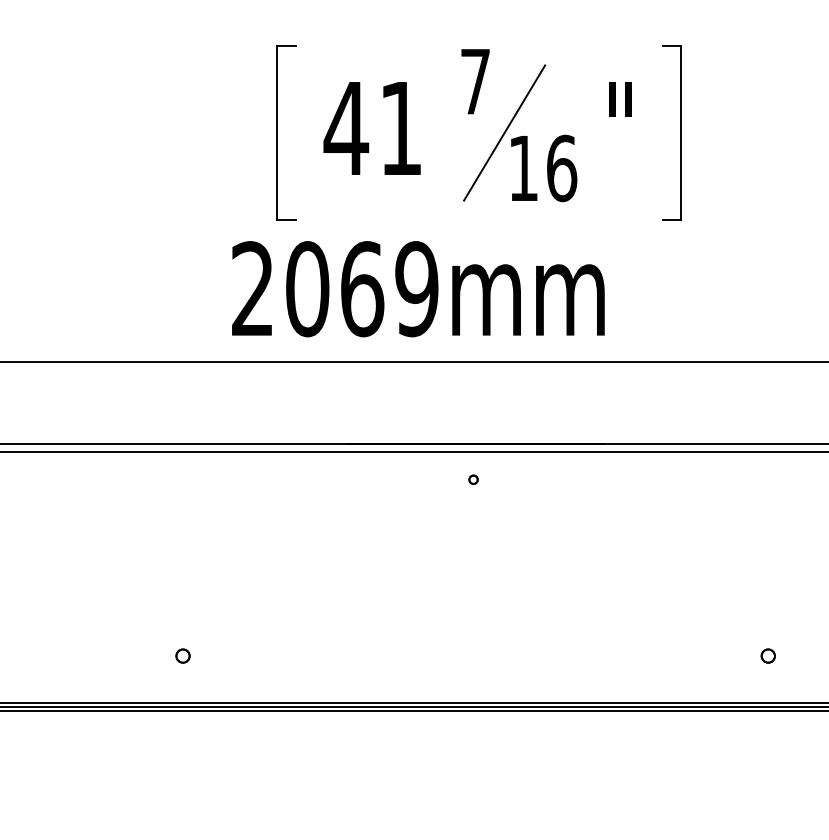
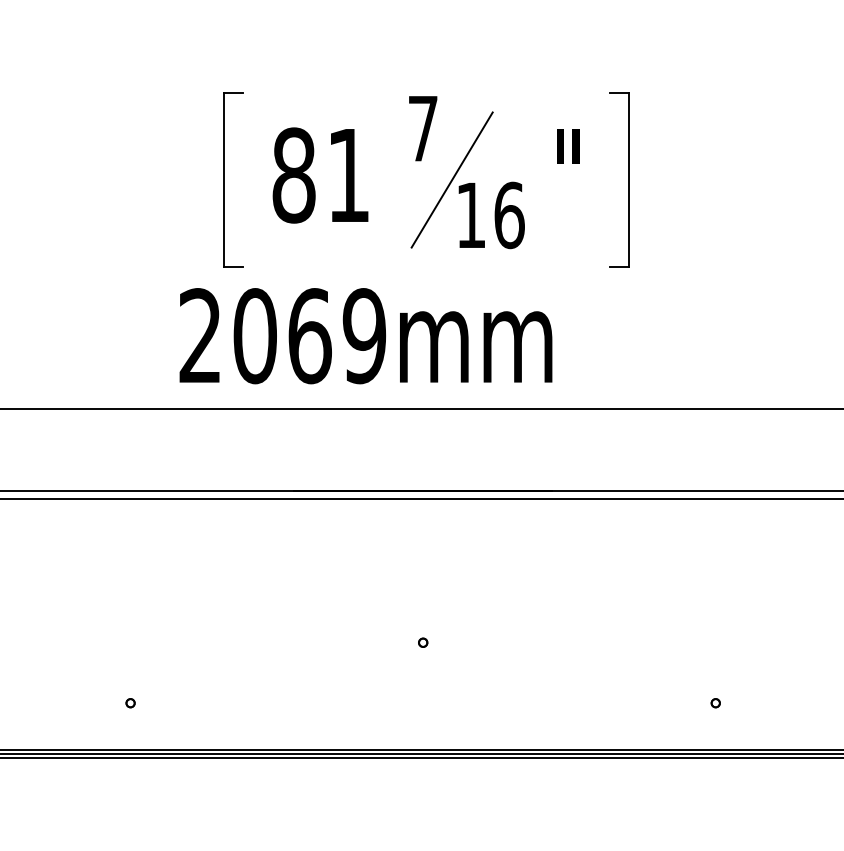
text: (345, 128) -> (293, 175), 41 -> 81
part: (473, 479) -> (423, 642), moved
part: (182, 656) -> (130, 703), size x0.62
part: (767, 656) -> (715, 703), size x0.62

